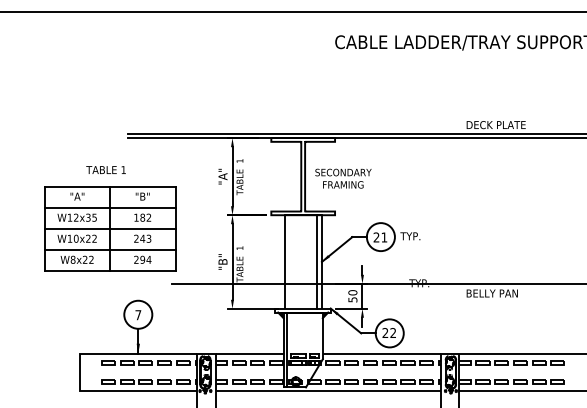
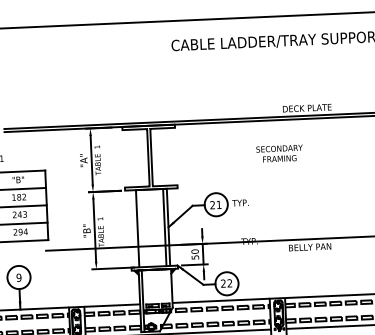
text: (343, 178) -> (279, 153), moved
text: (138, 315) -> (19, 278), 7 -> 9

